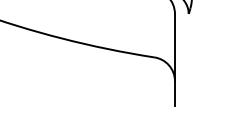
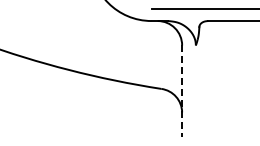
line: (175, 59) -> (182, 91), solid -> dashed

